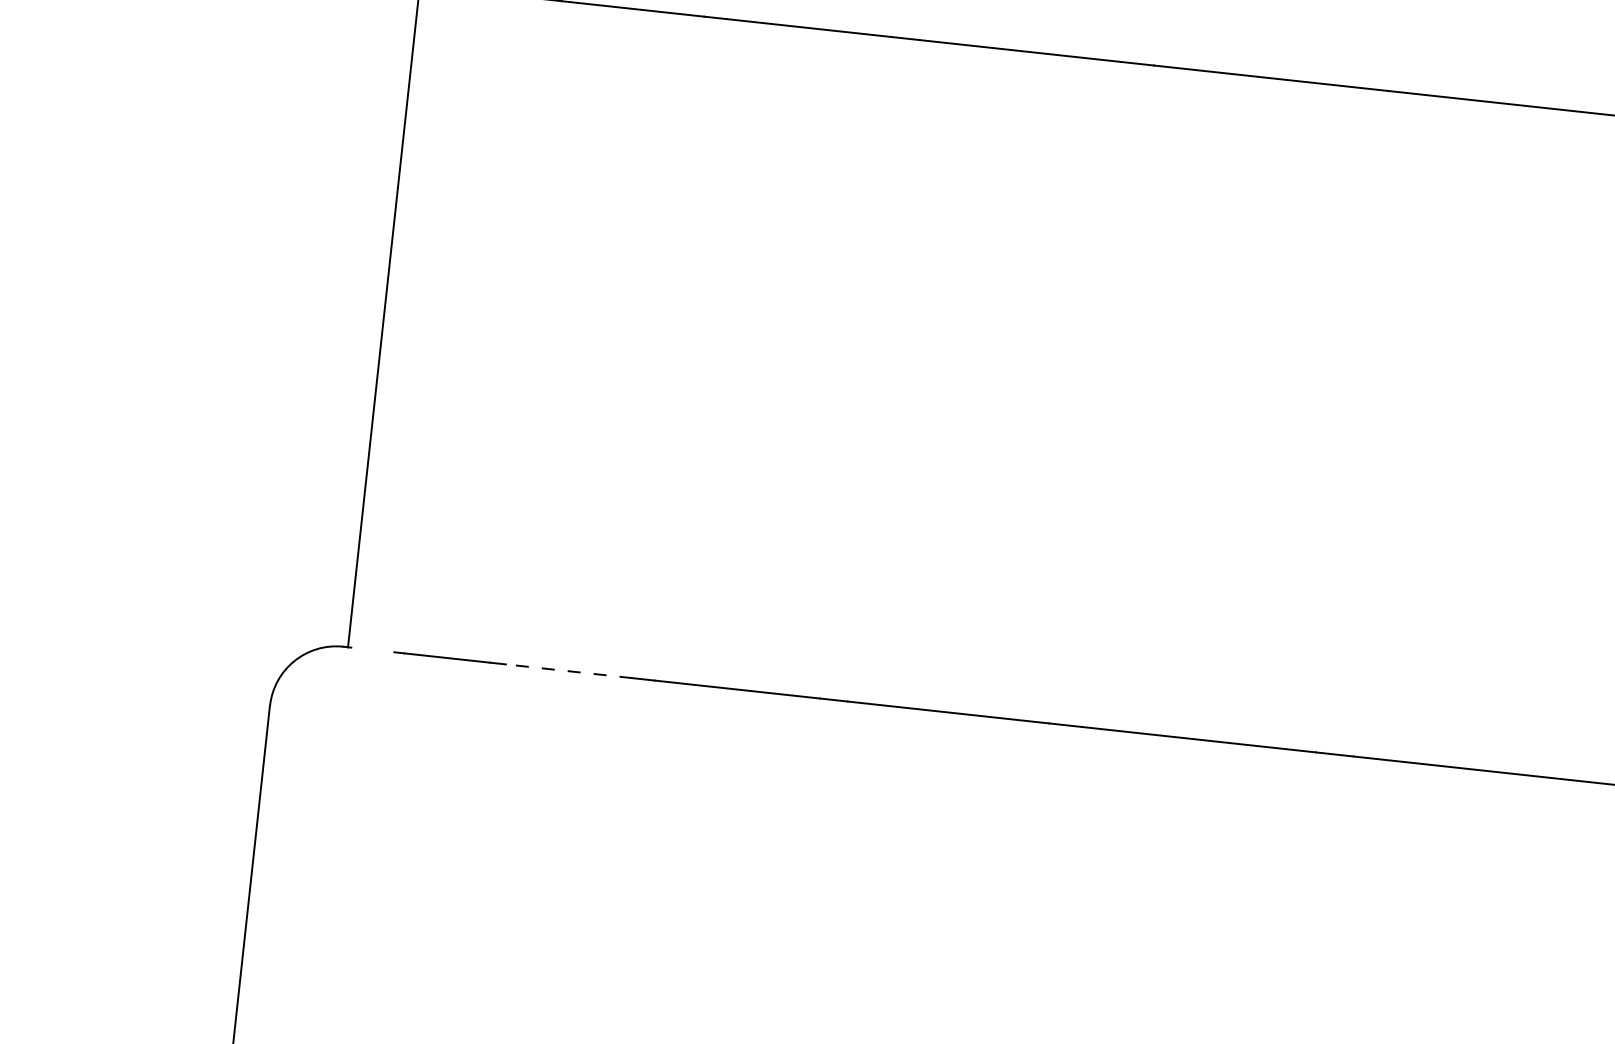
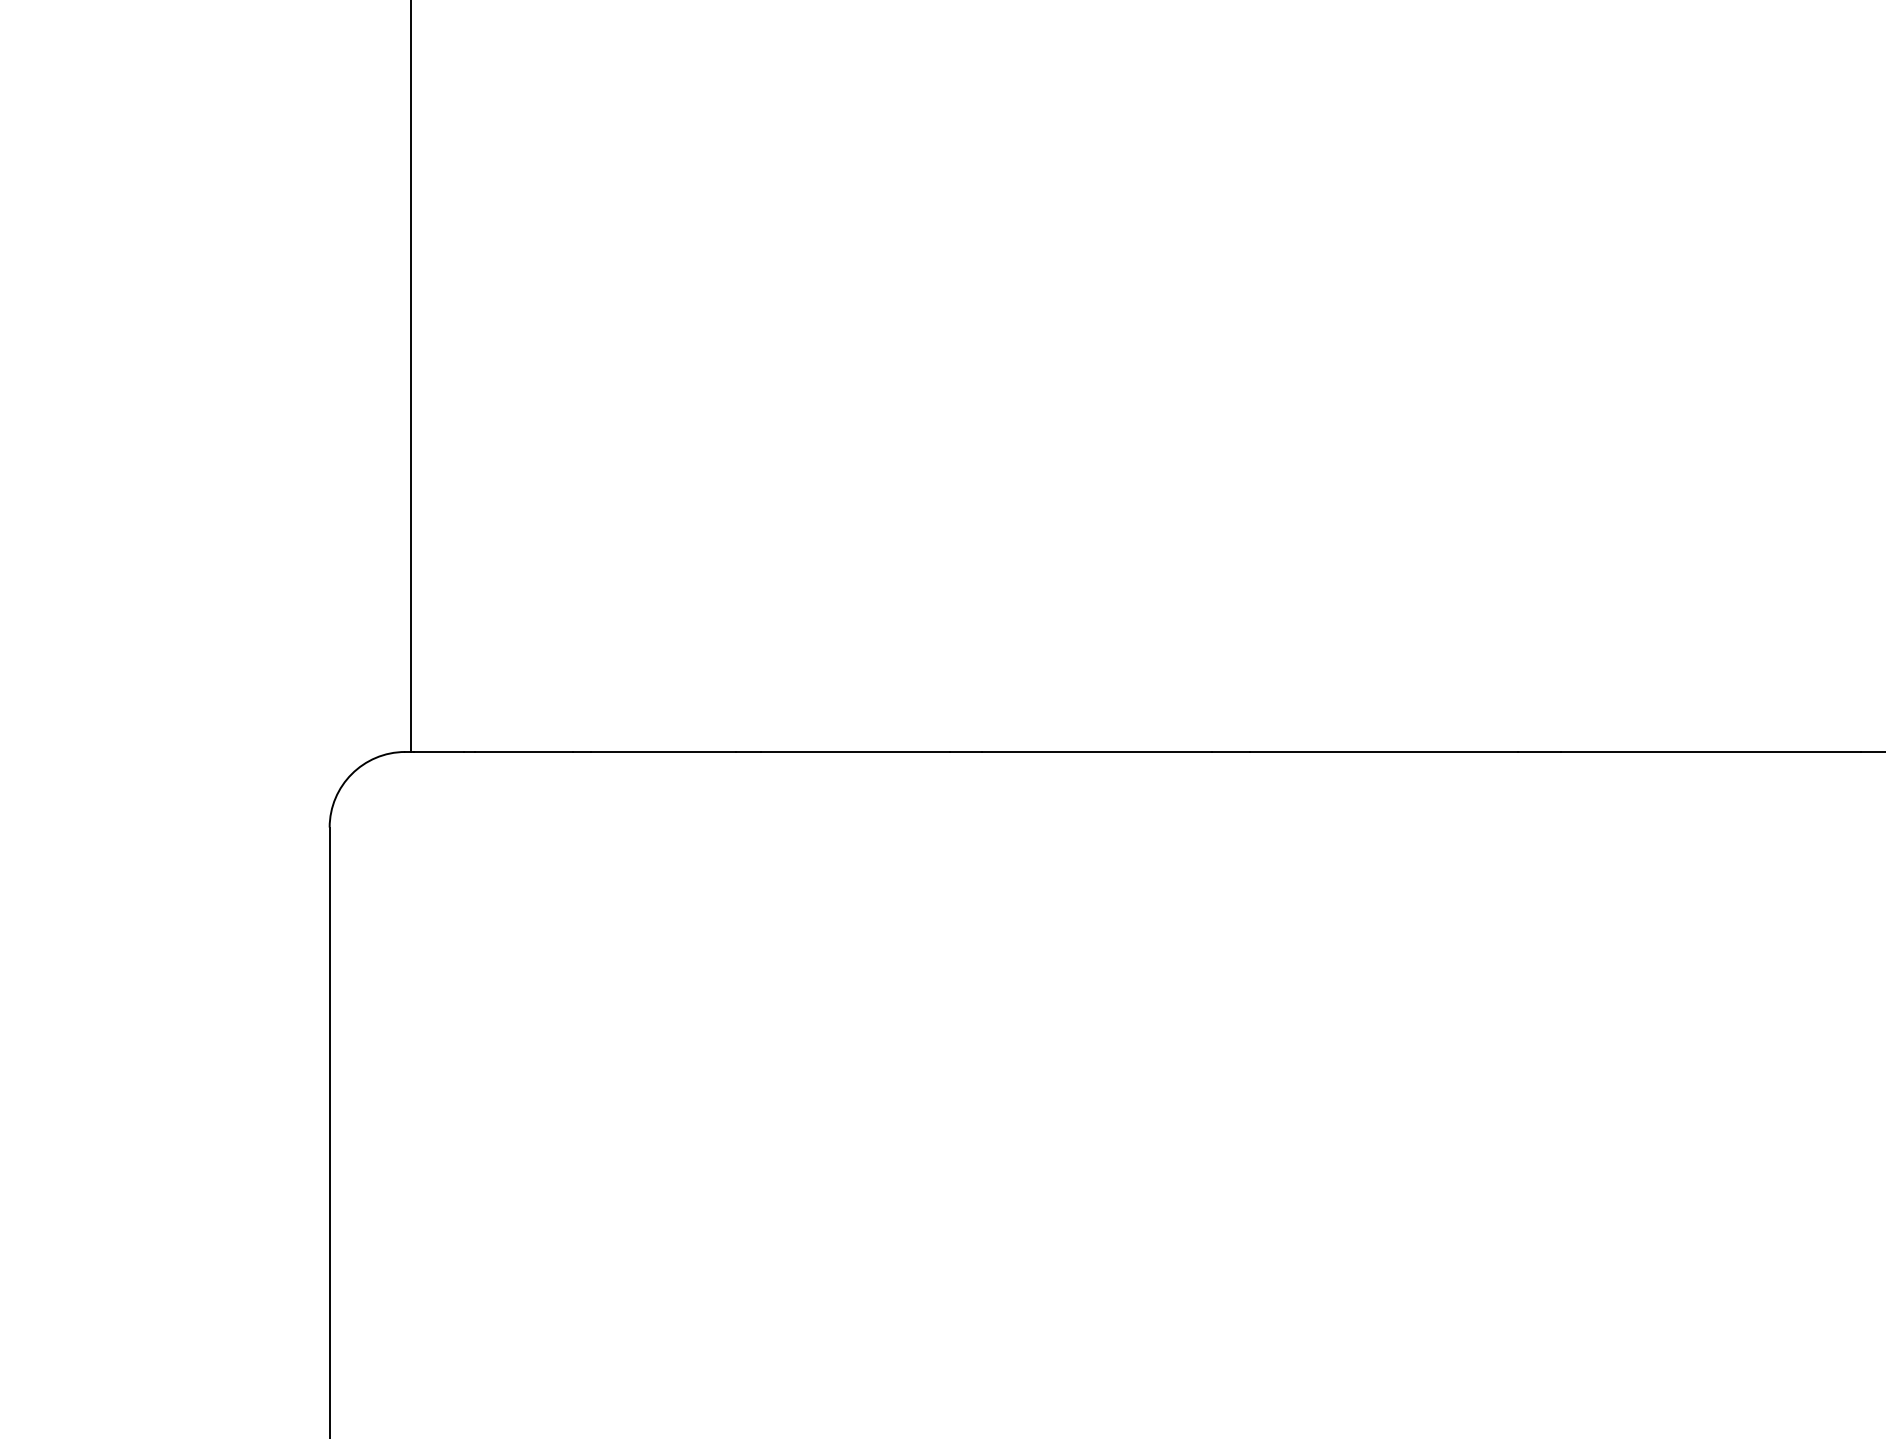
line: (372, 649) -> (438, 751), added
line: (569, 670) -> (663, 751), dashed -> solid

